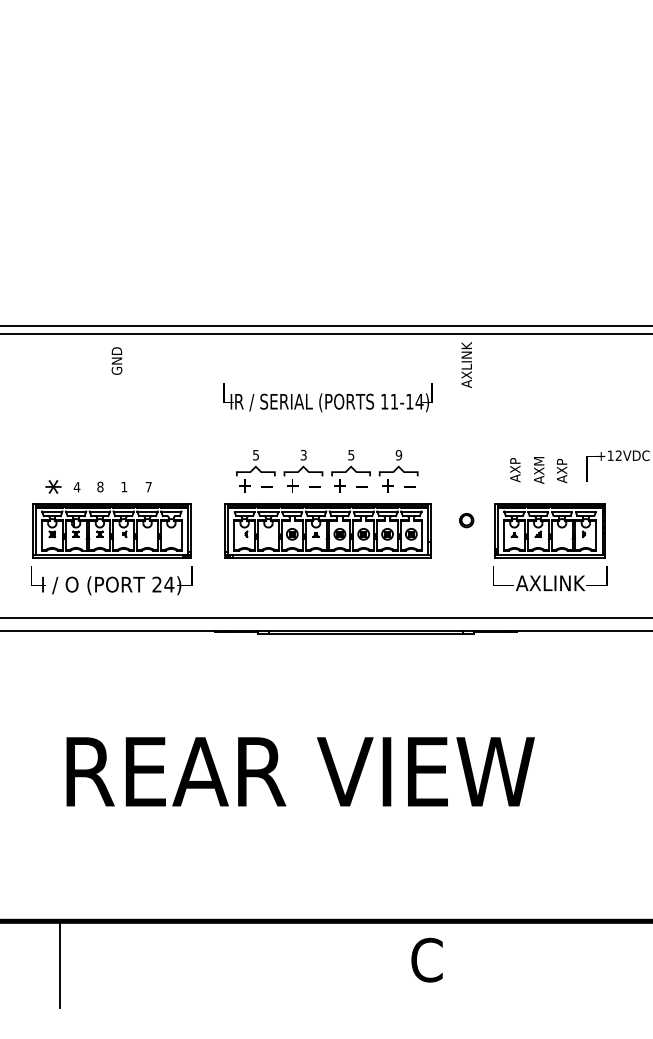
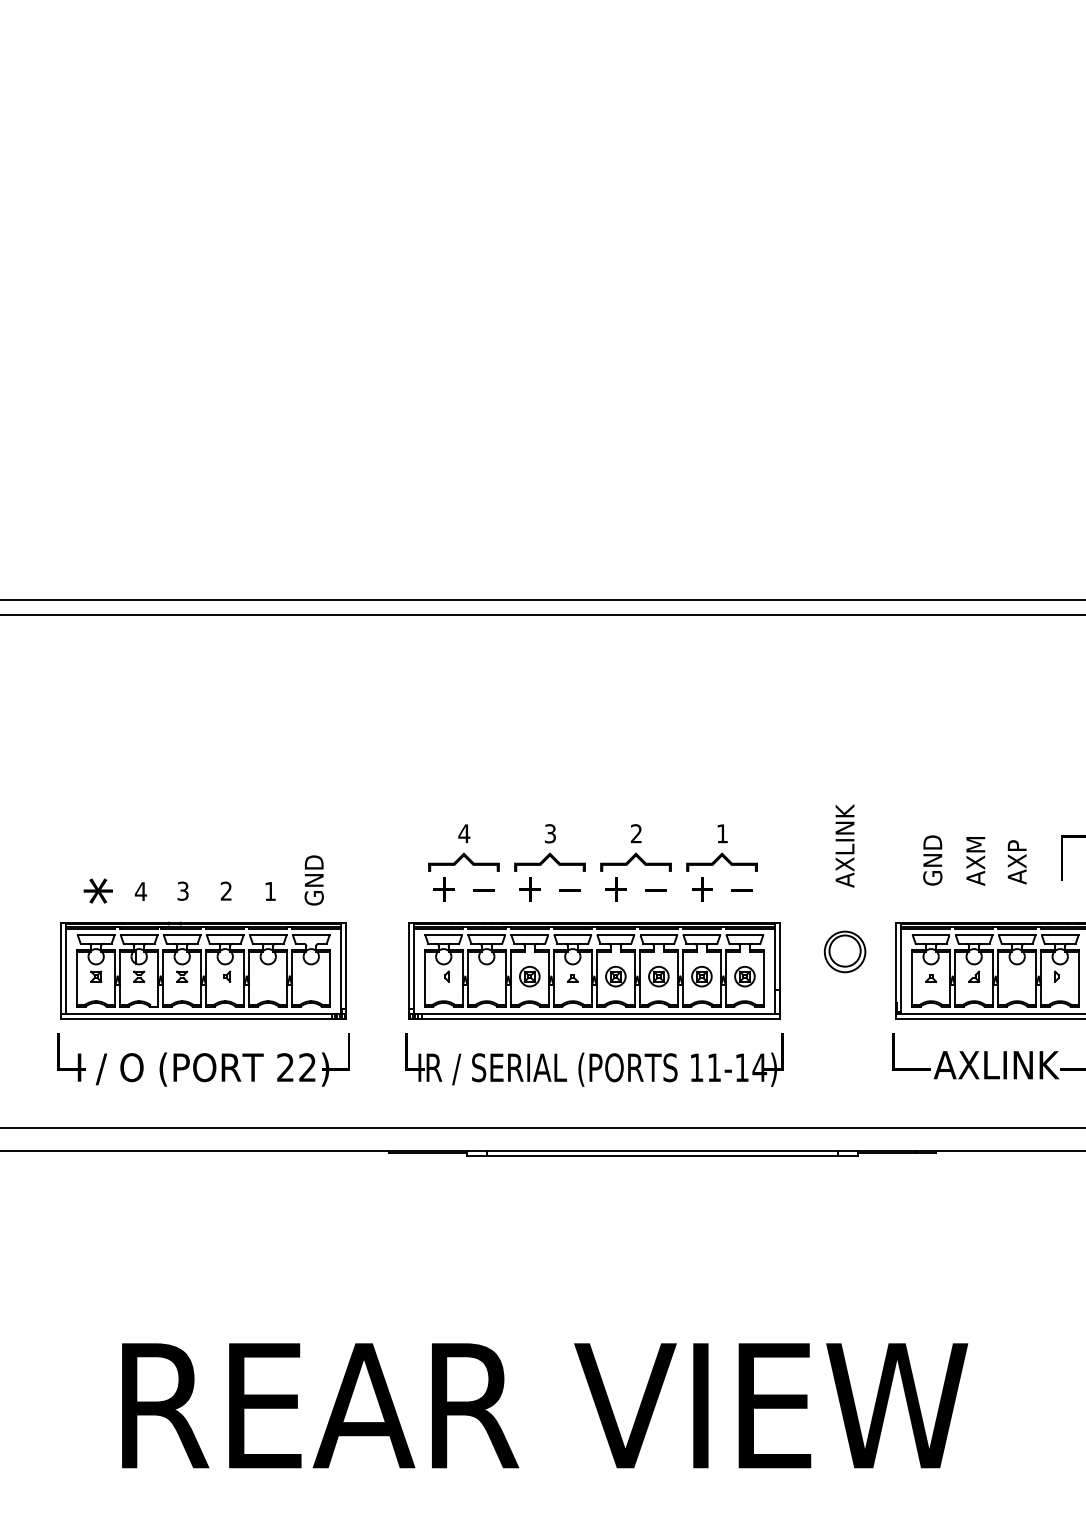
text: (116, 360) -> (313, 879), moved
text: (466, 364) -> (844, 845), moved
text: (327, 397) -> (593, 1060), moved
text: (255, 455) -> (463, 834), 5 -> 4
text: (351, 455) -> (636, 834), 5 -> 2
text: (398, 455) -> (721, 834), 9 -> 1
text: (515, 469) -> (933, 859), AXP -> GND
text: (100, 486) -> (183, 890), 8 -> 3
text: (124, 486) -> (226, 890), 1 -> 2
text: (148, 487) -> (270, 892), 7 -> 1
part: (466, 520) -> (844, 951), size x1.67
text: (169, 584) -> (307, 1067), 24) -> 22)

